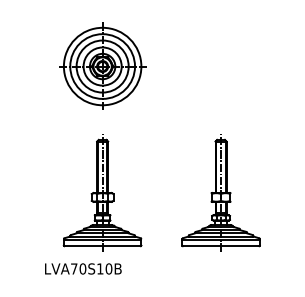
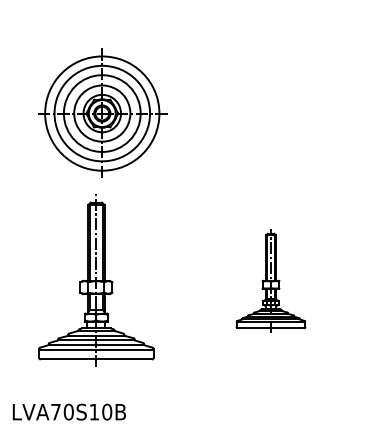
part: (102, 65) -> (102, 112), moved
part: (220, 192) -> (270, 280), size x0.6
text: (83, 268) -> (69, 411), moved

